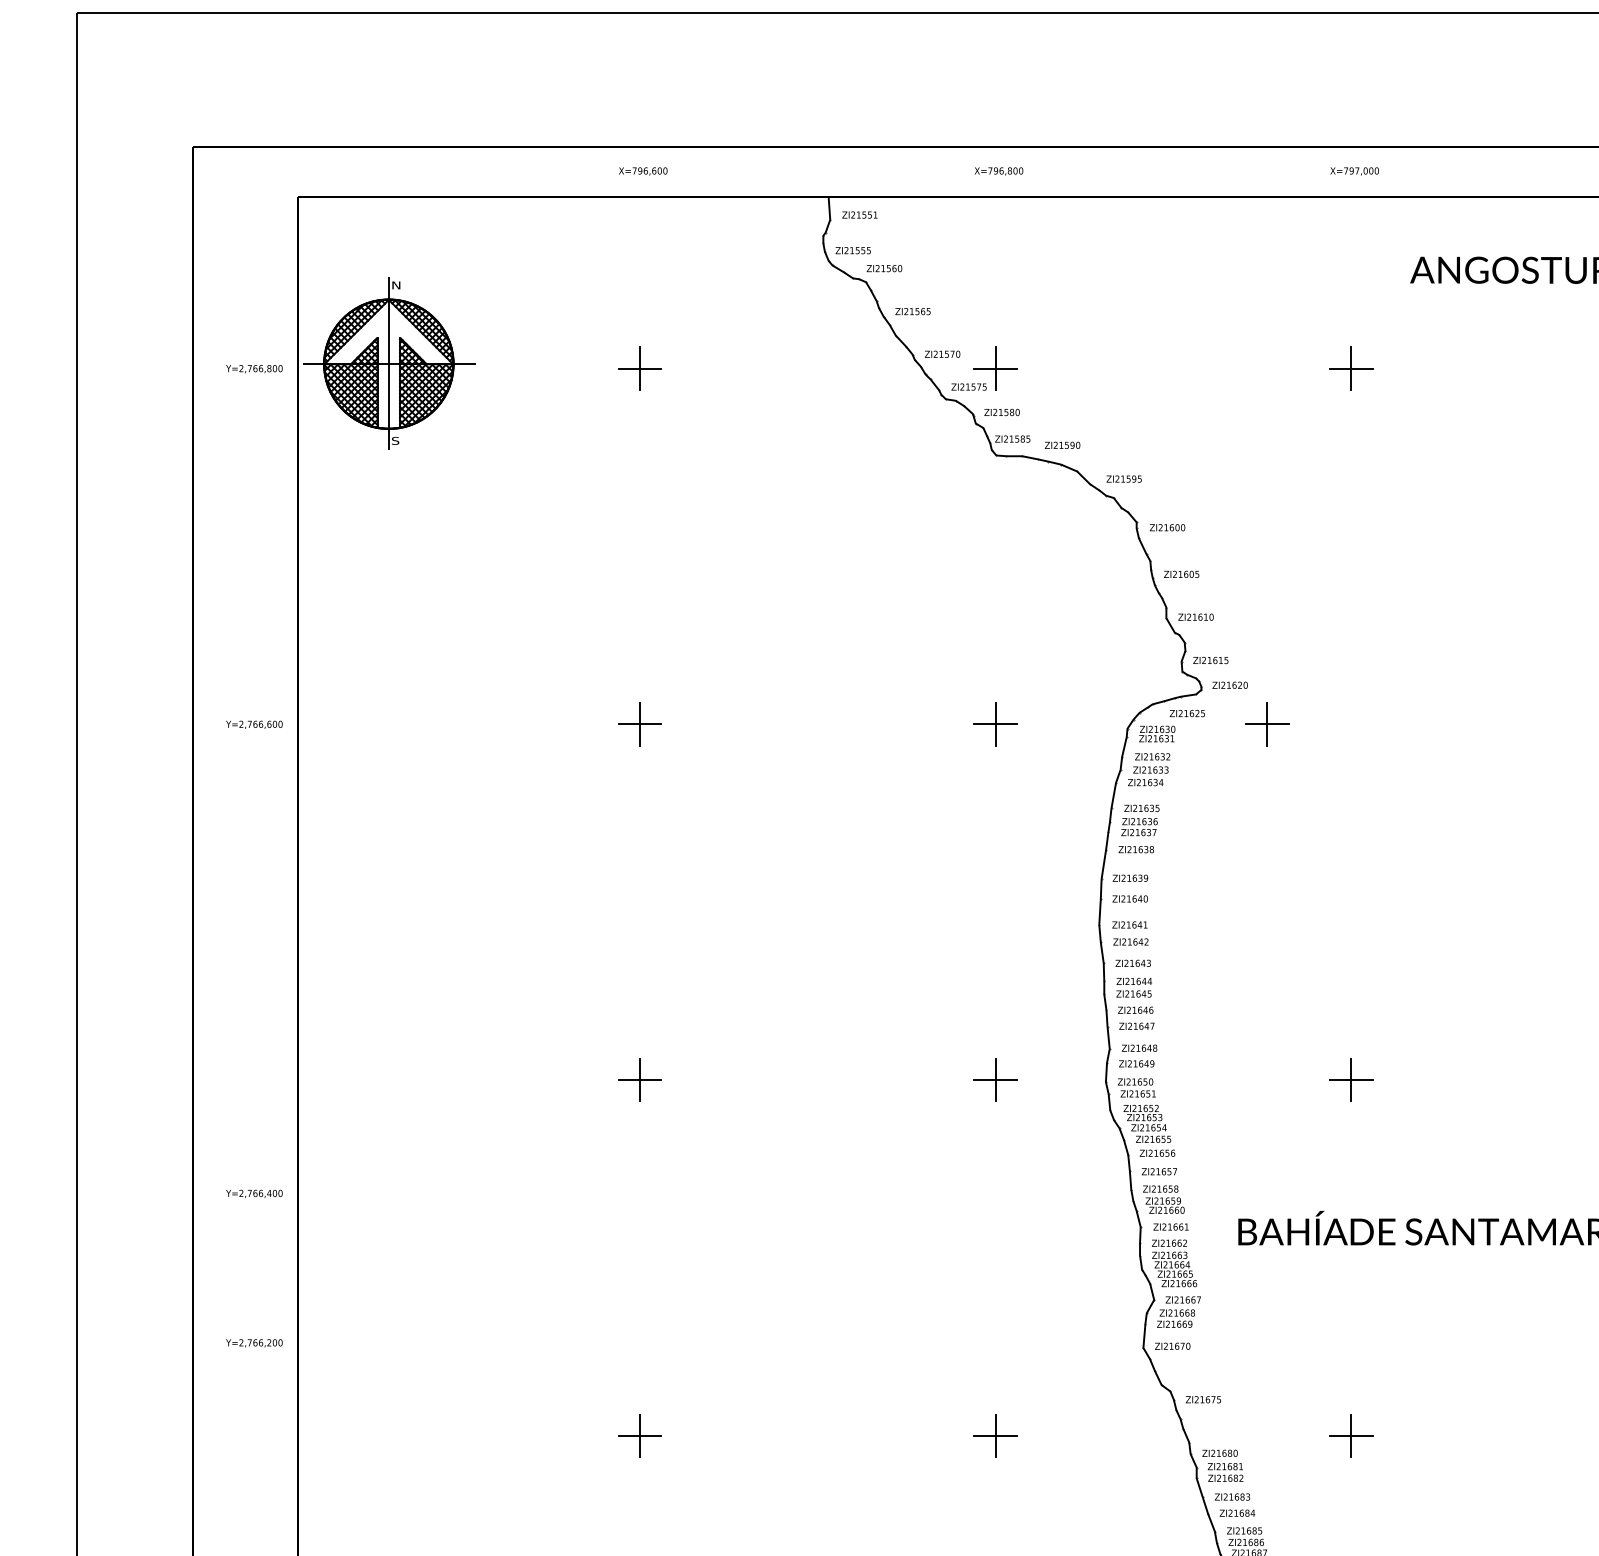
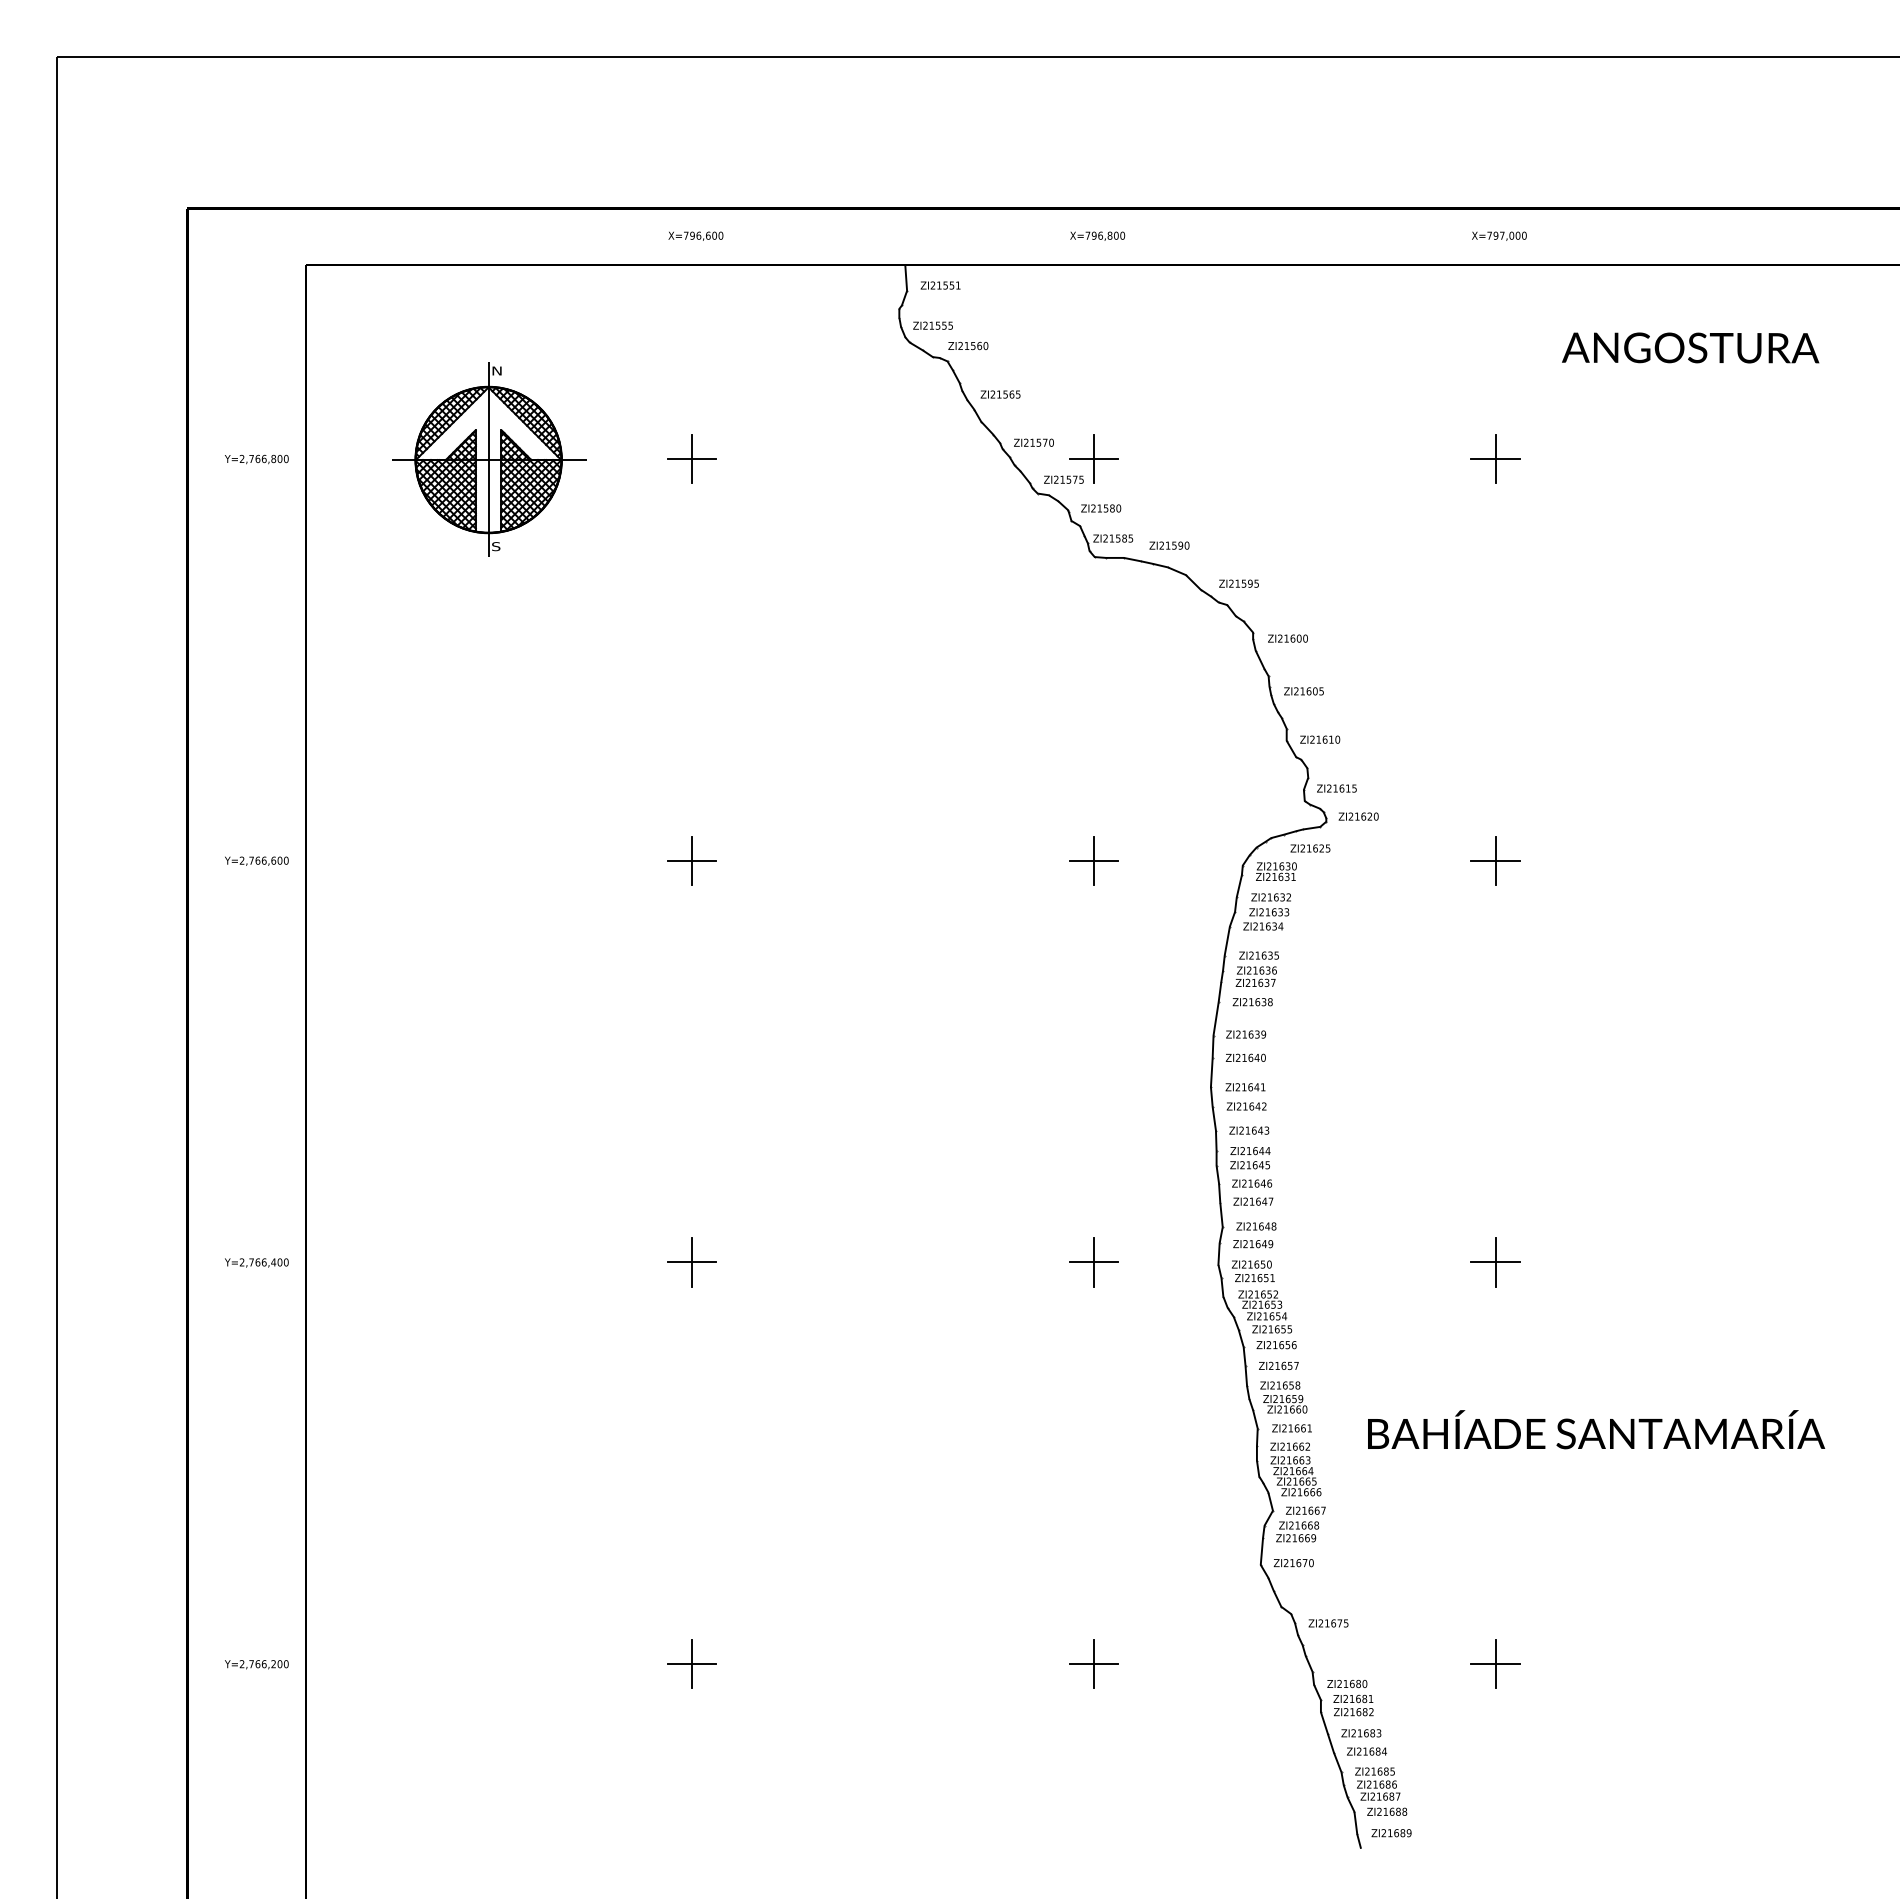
part: (389, 363) -> (489, 459), moved
part: (1267, 724) -> (1495, 860), moved
text: (254, 1193) -> (256, 1262), moved
text: (254, 1343) -> (256, 1664), moved

